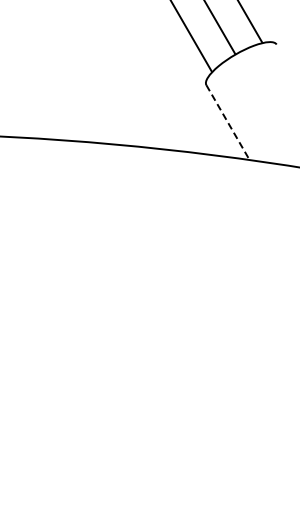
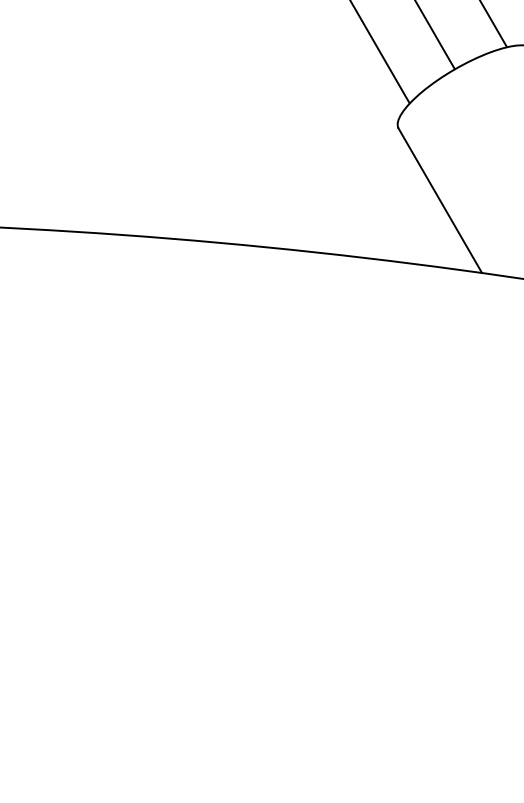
line: (228, 123) -> (441, 202), dashed -> solid

